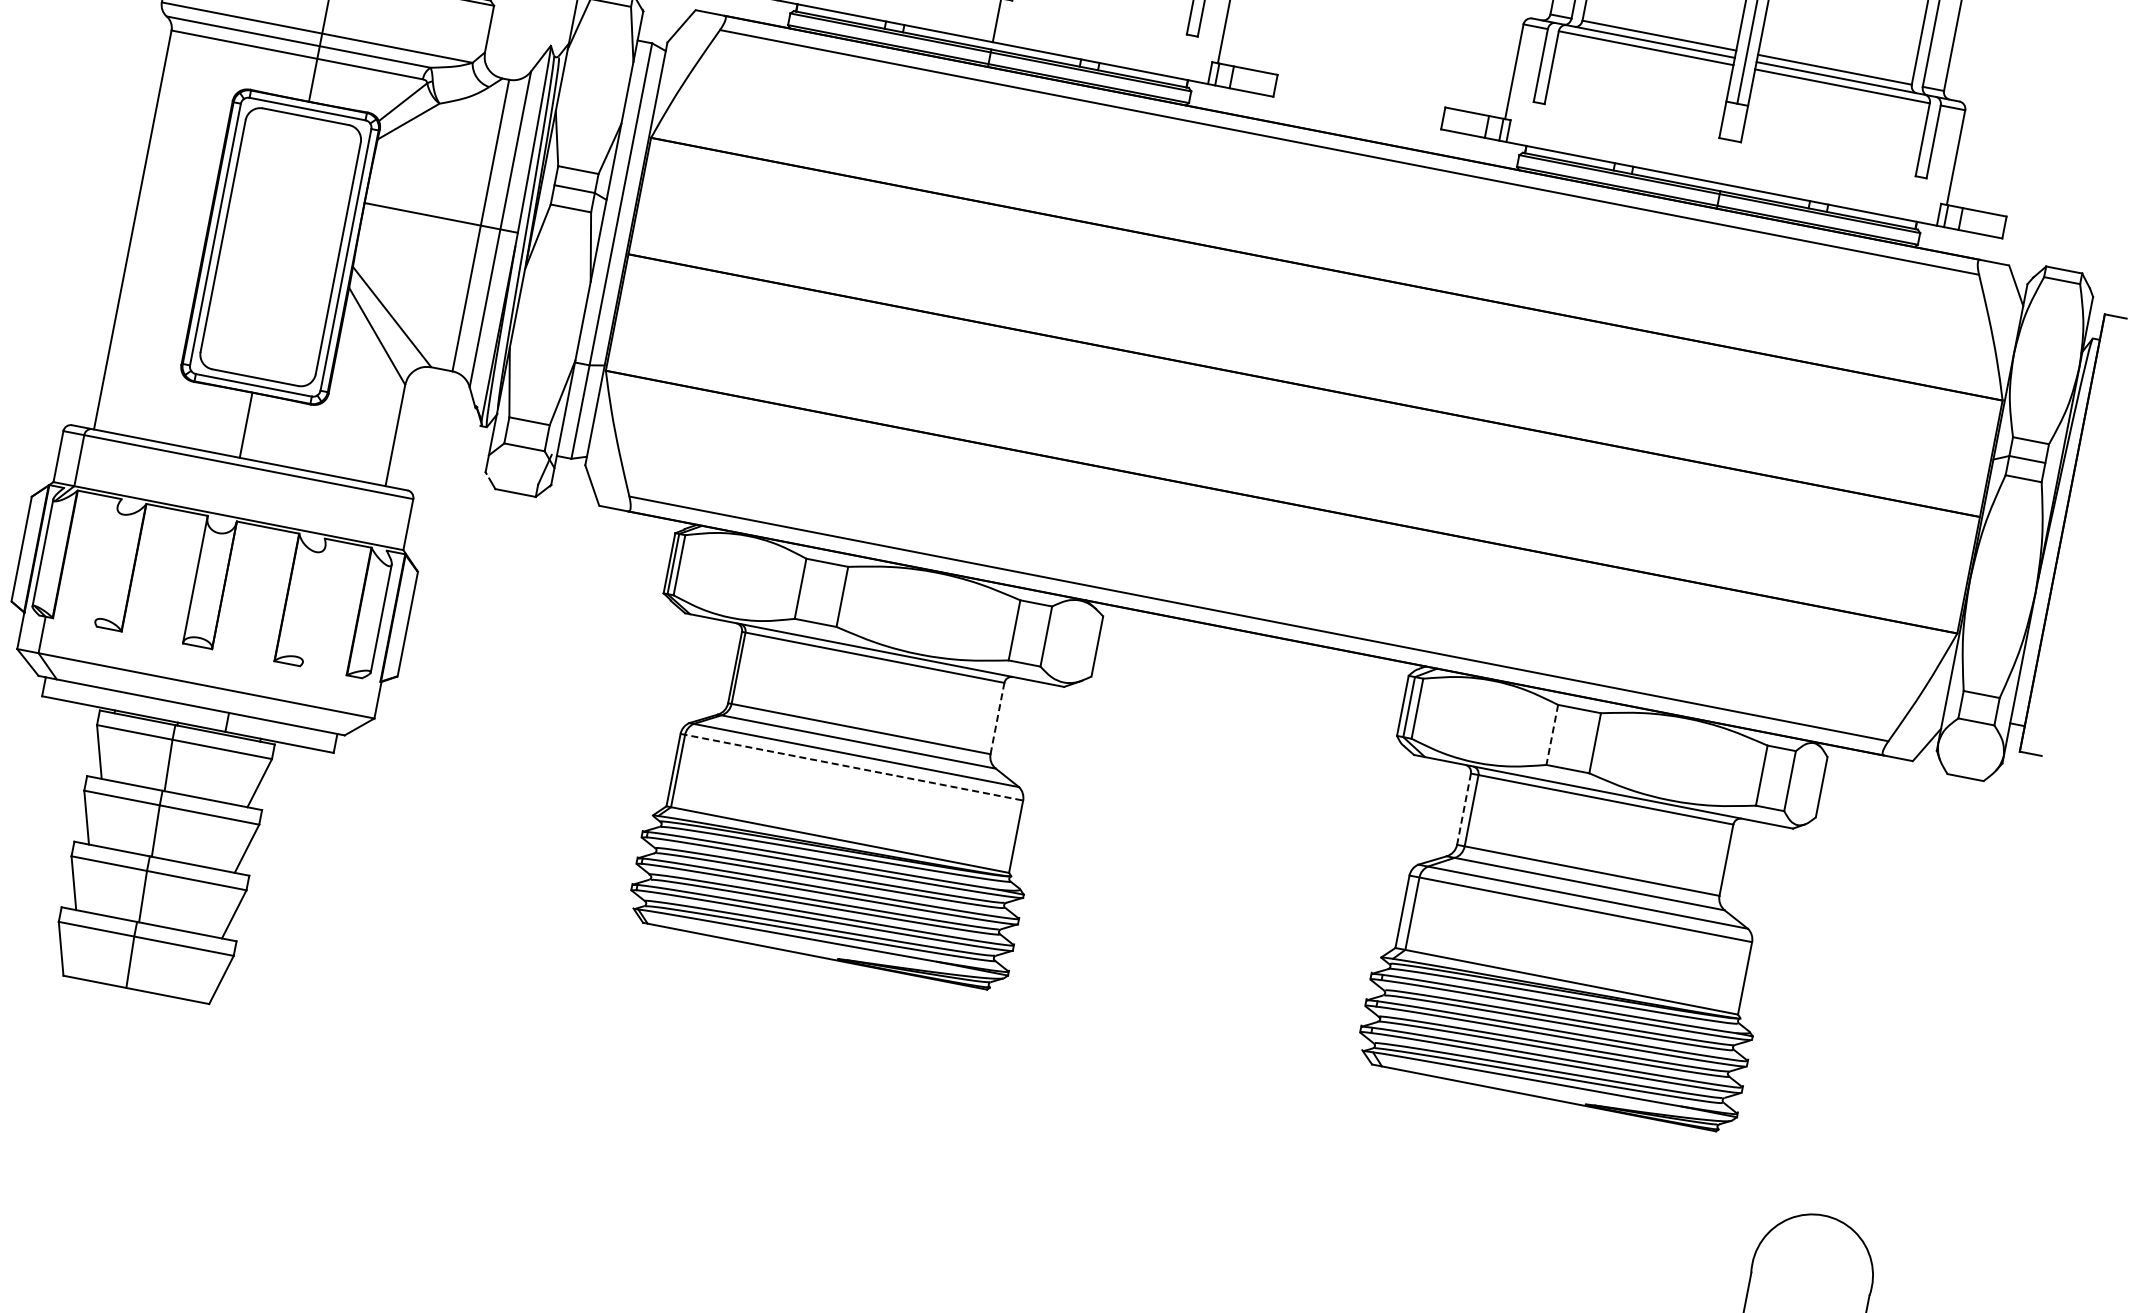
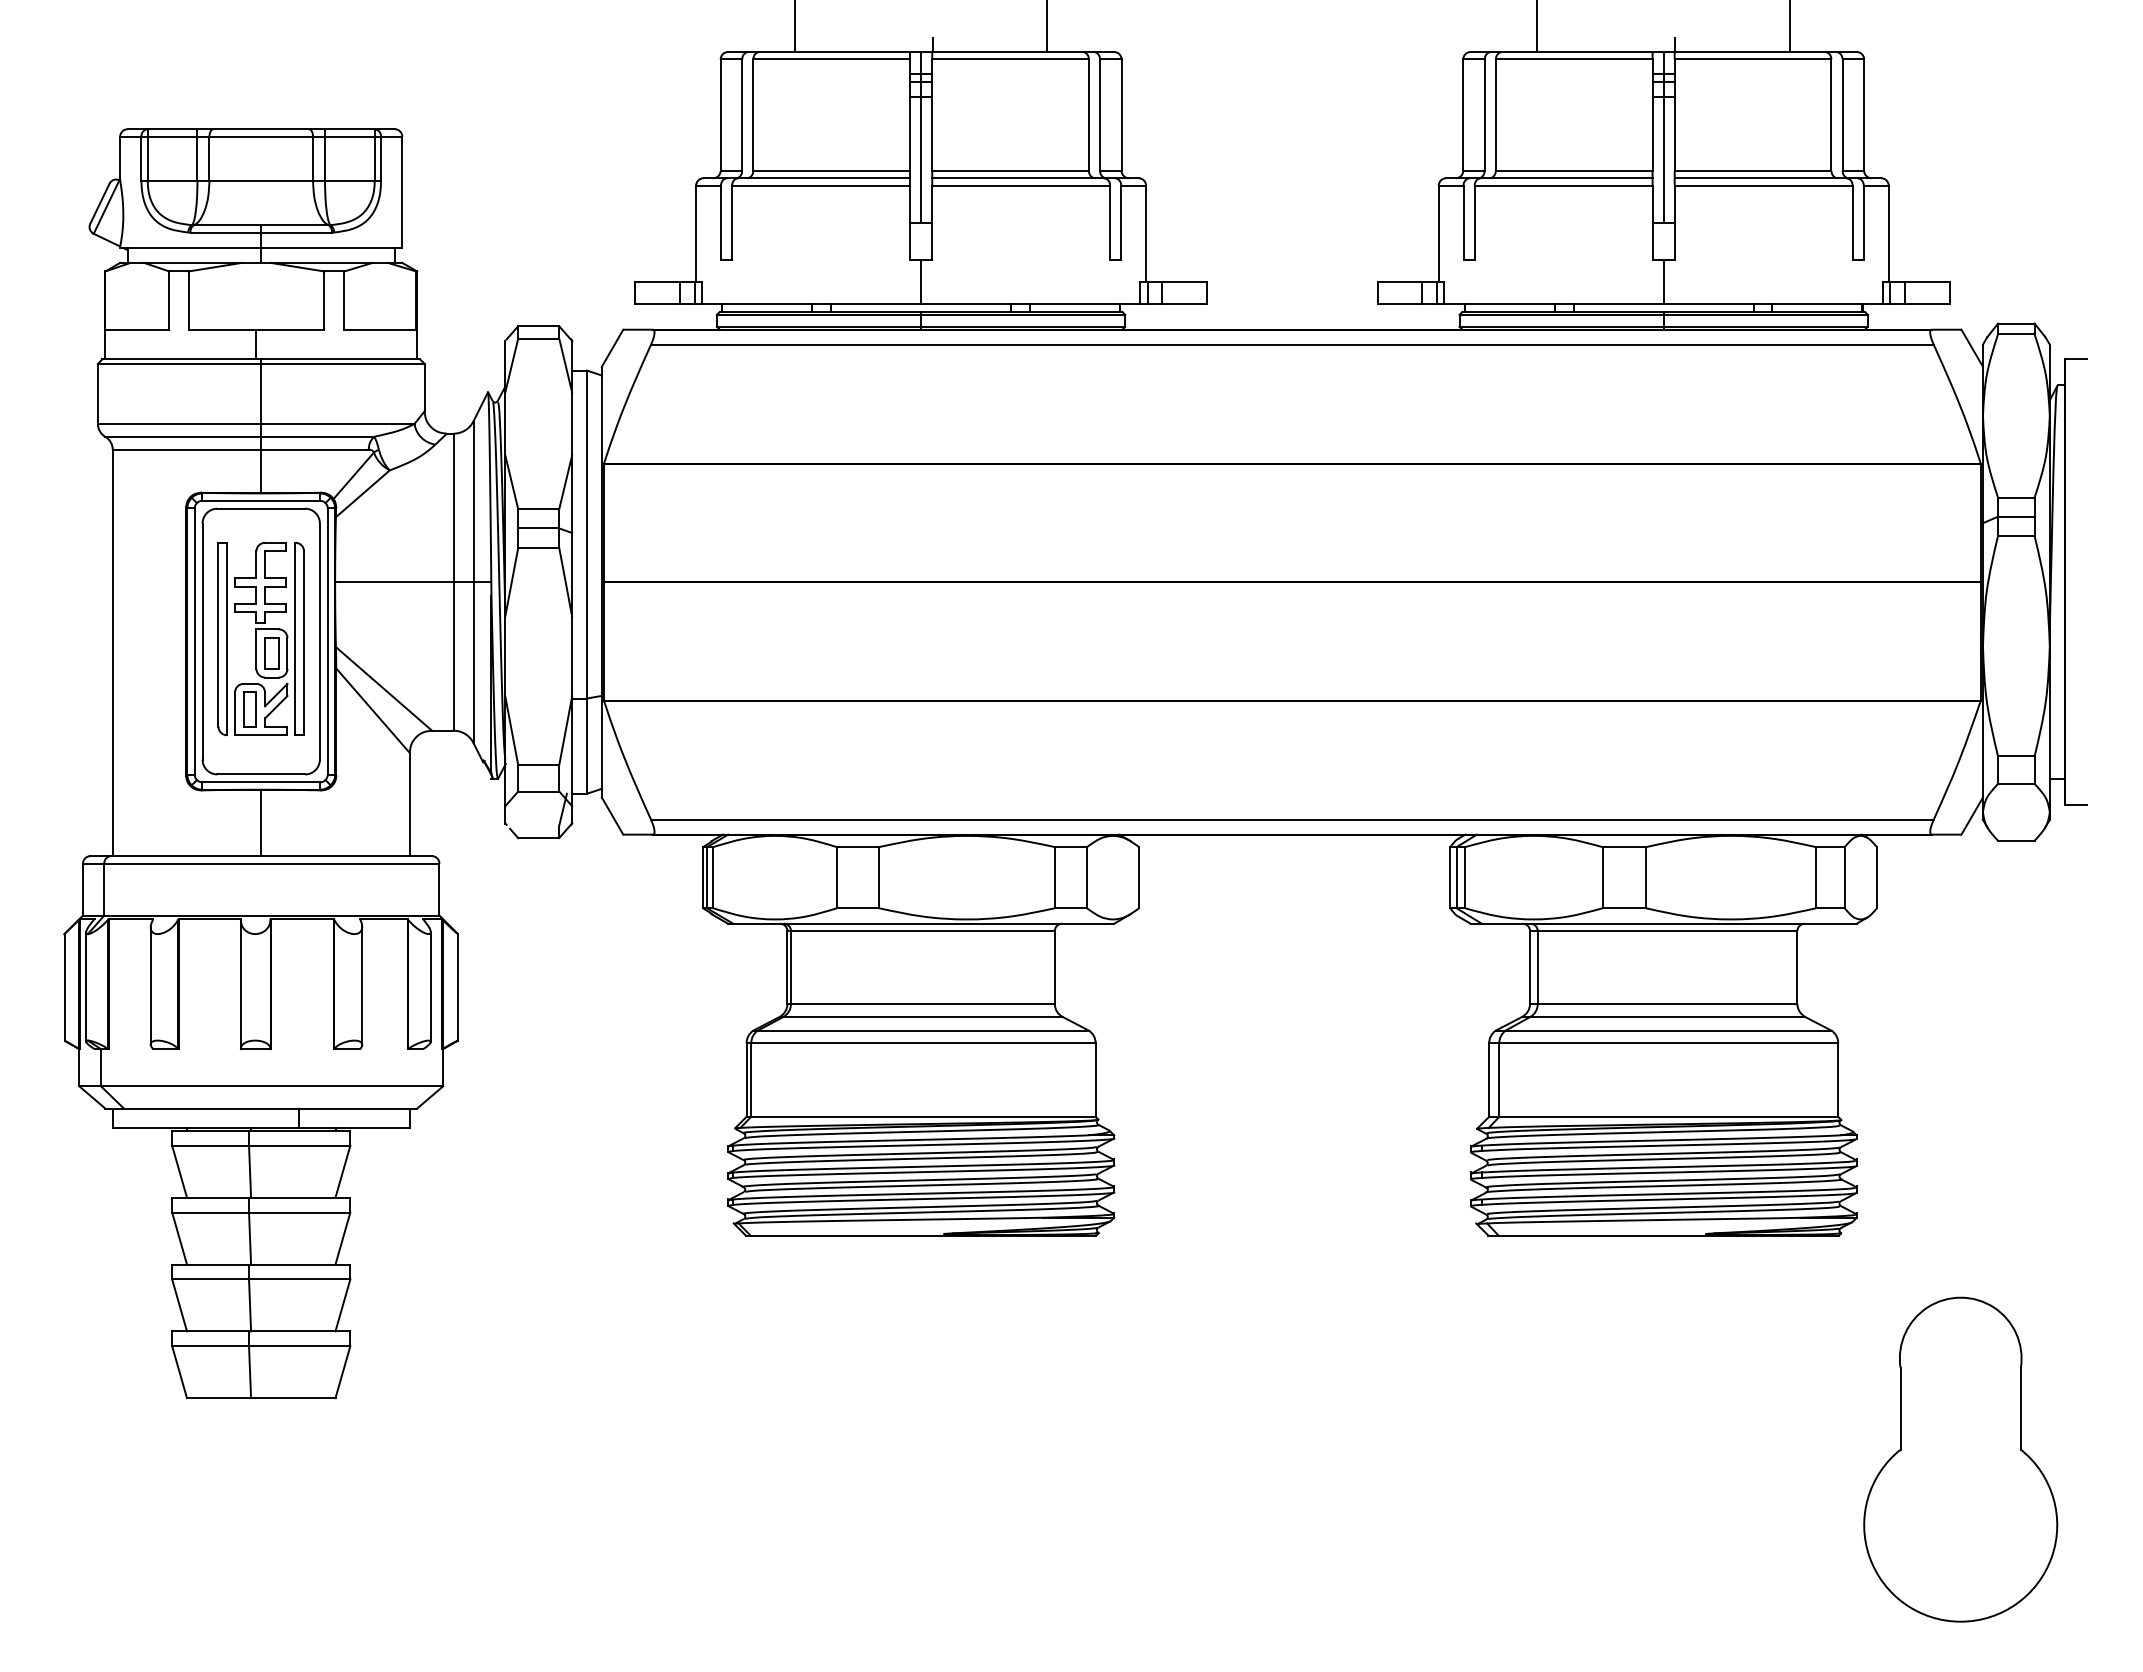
line: (1725, 161) -> (1663, 281), added
part: (280, 244) -> (260, 638), added
line: (106, 563) -> (150, 985), added
line: (314, 604) -> (362, 985), added
line: (997, 718) -> (1054, 967), dashed -> solid
line: (1552, 734) -> (1602, 877), dashed -> solid
line: (852, 767) -> (921, 1043), dashed -> solid
line: (1464, 809) -> (1530, 967), dashed -> solid

